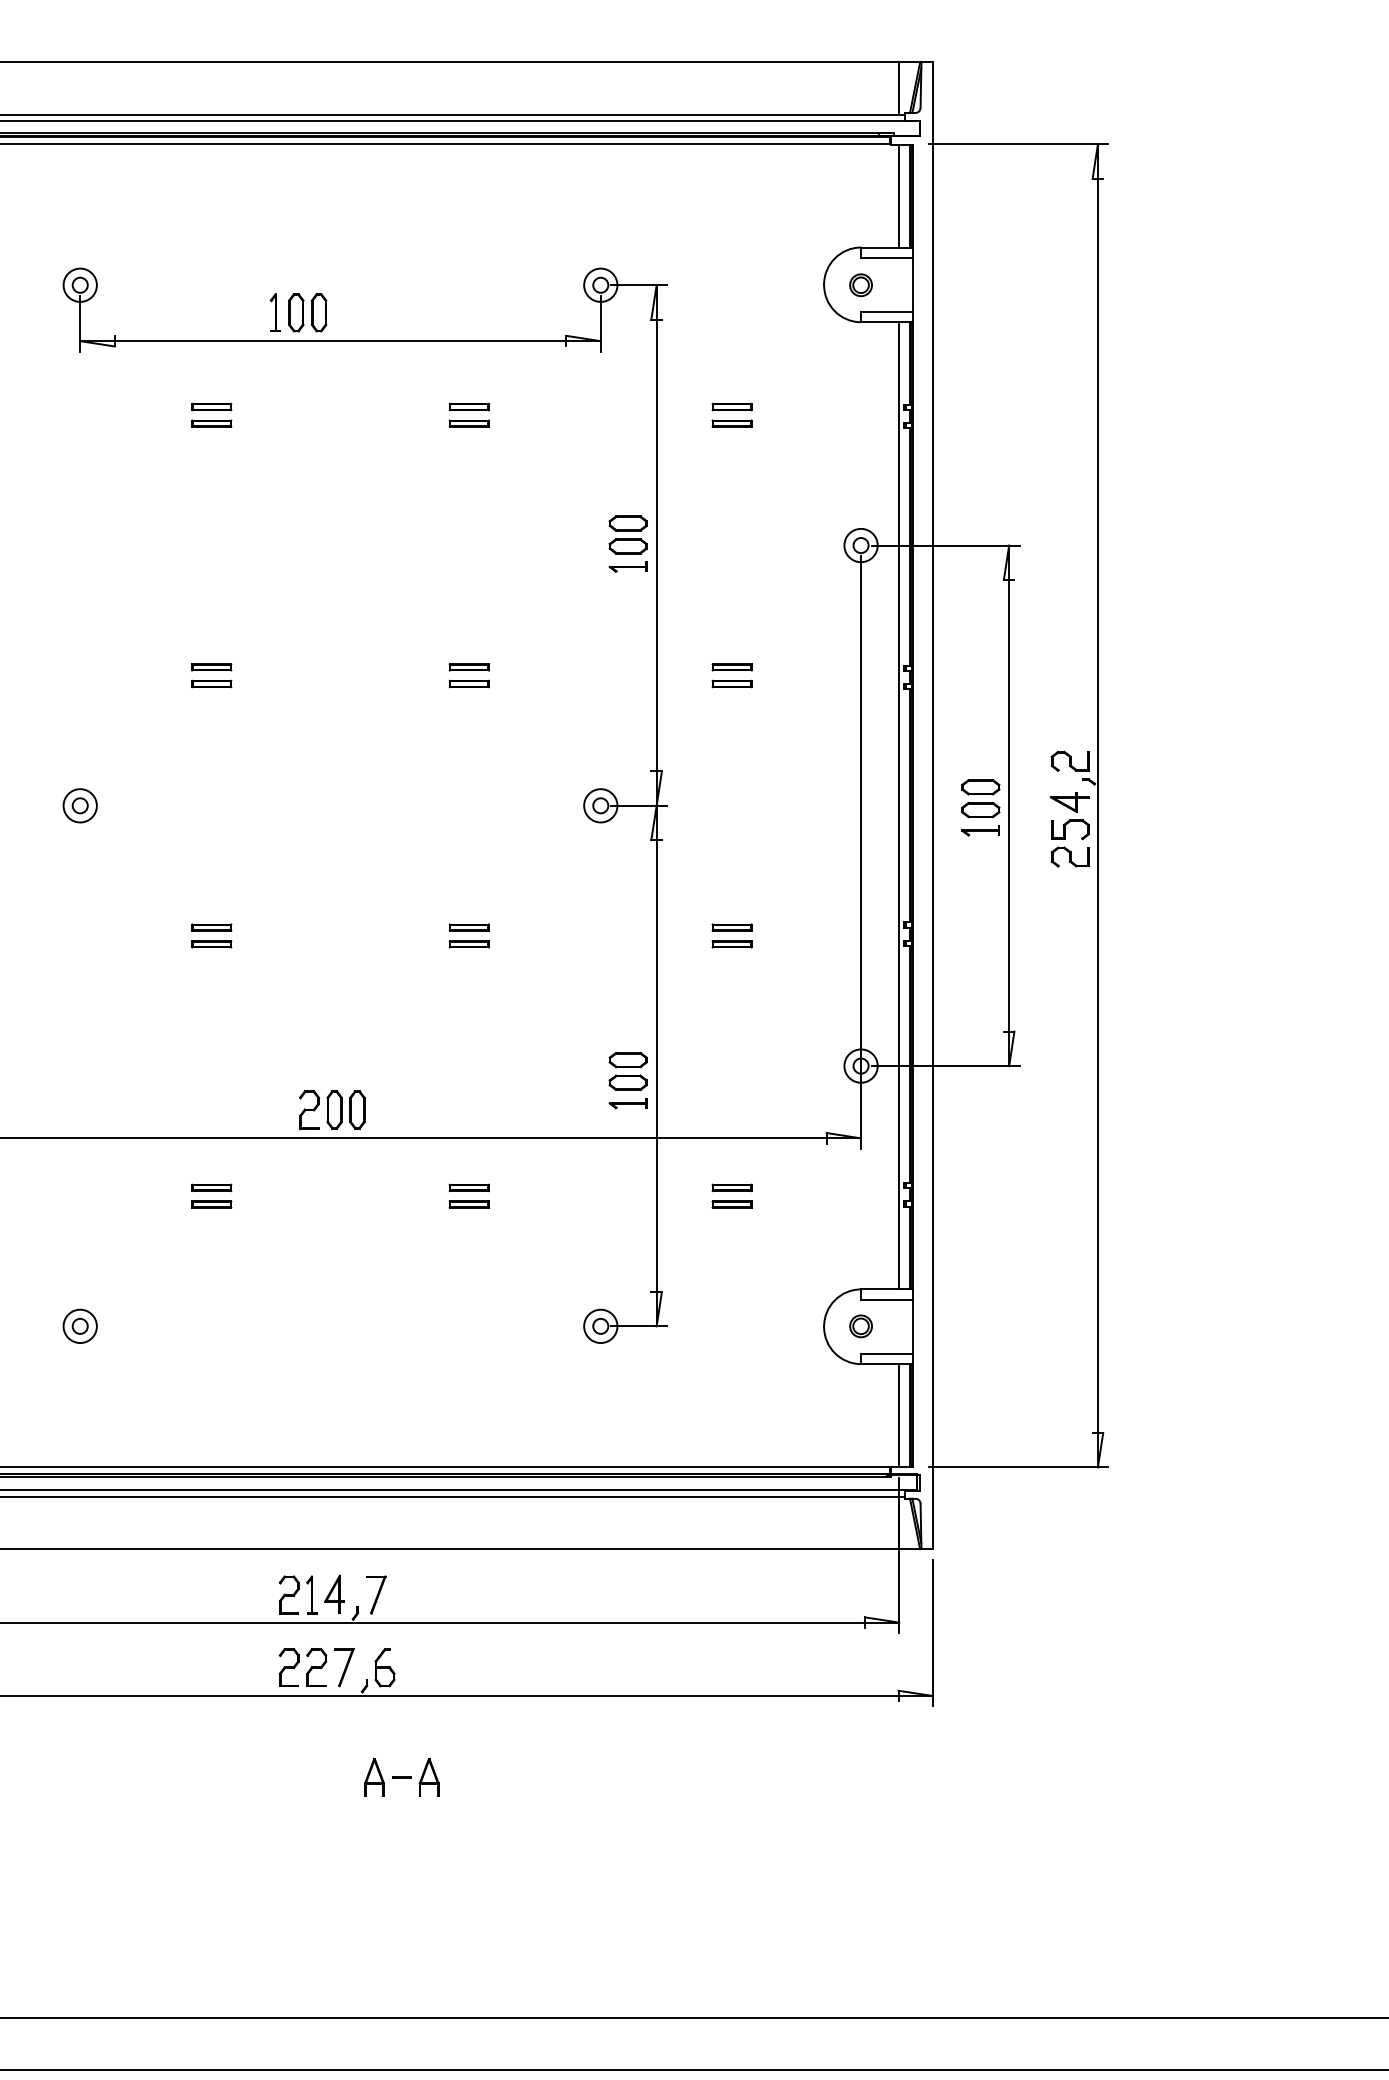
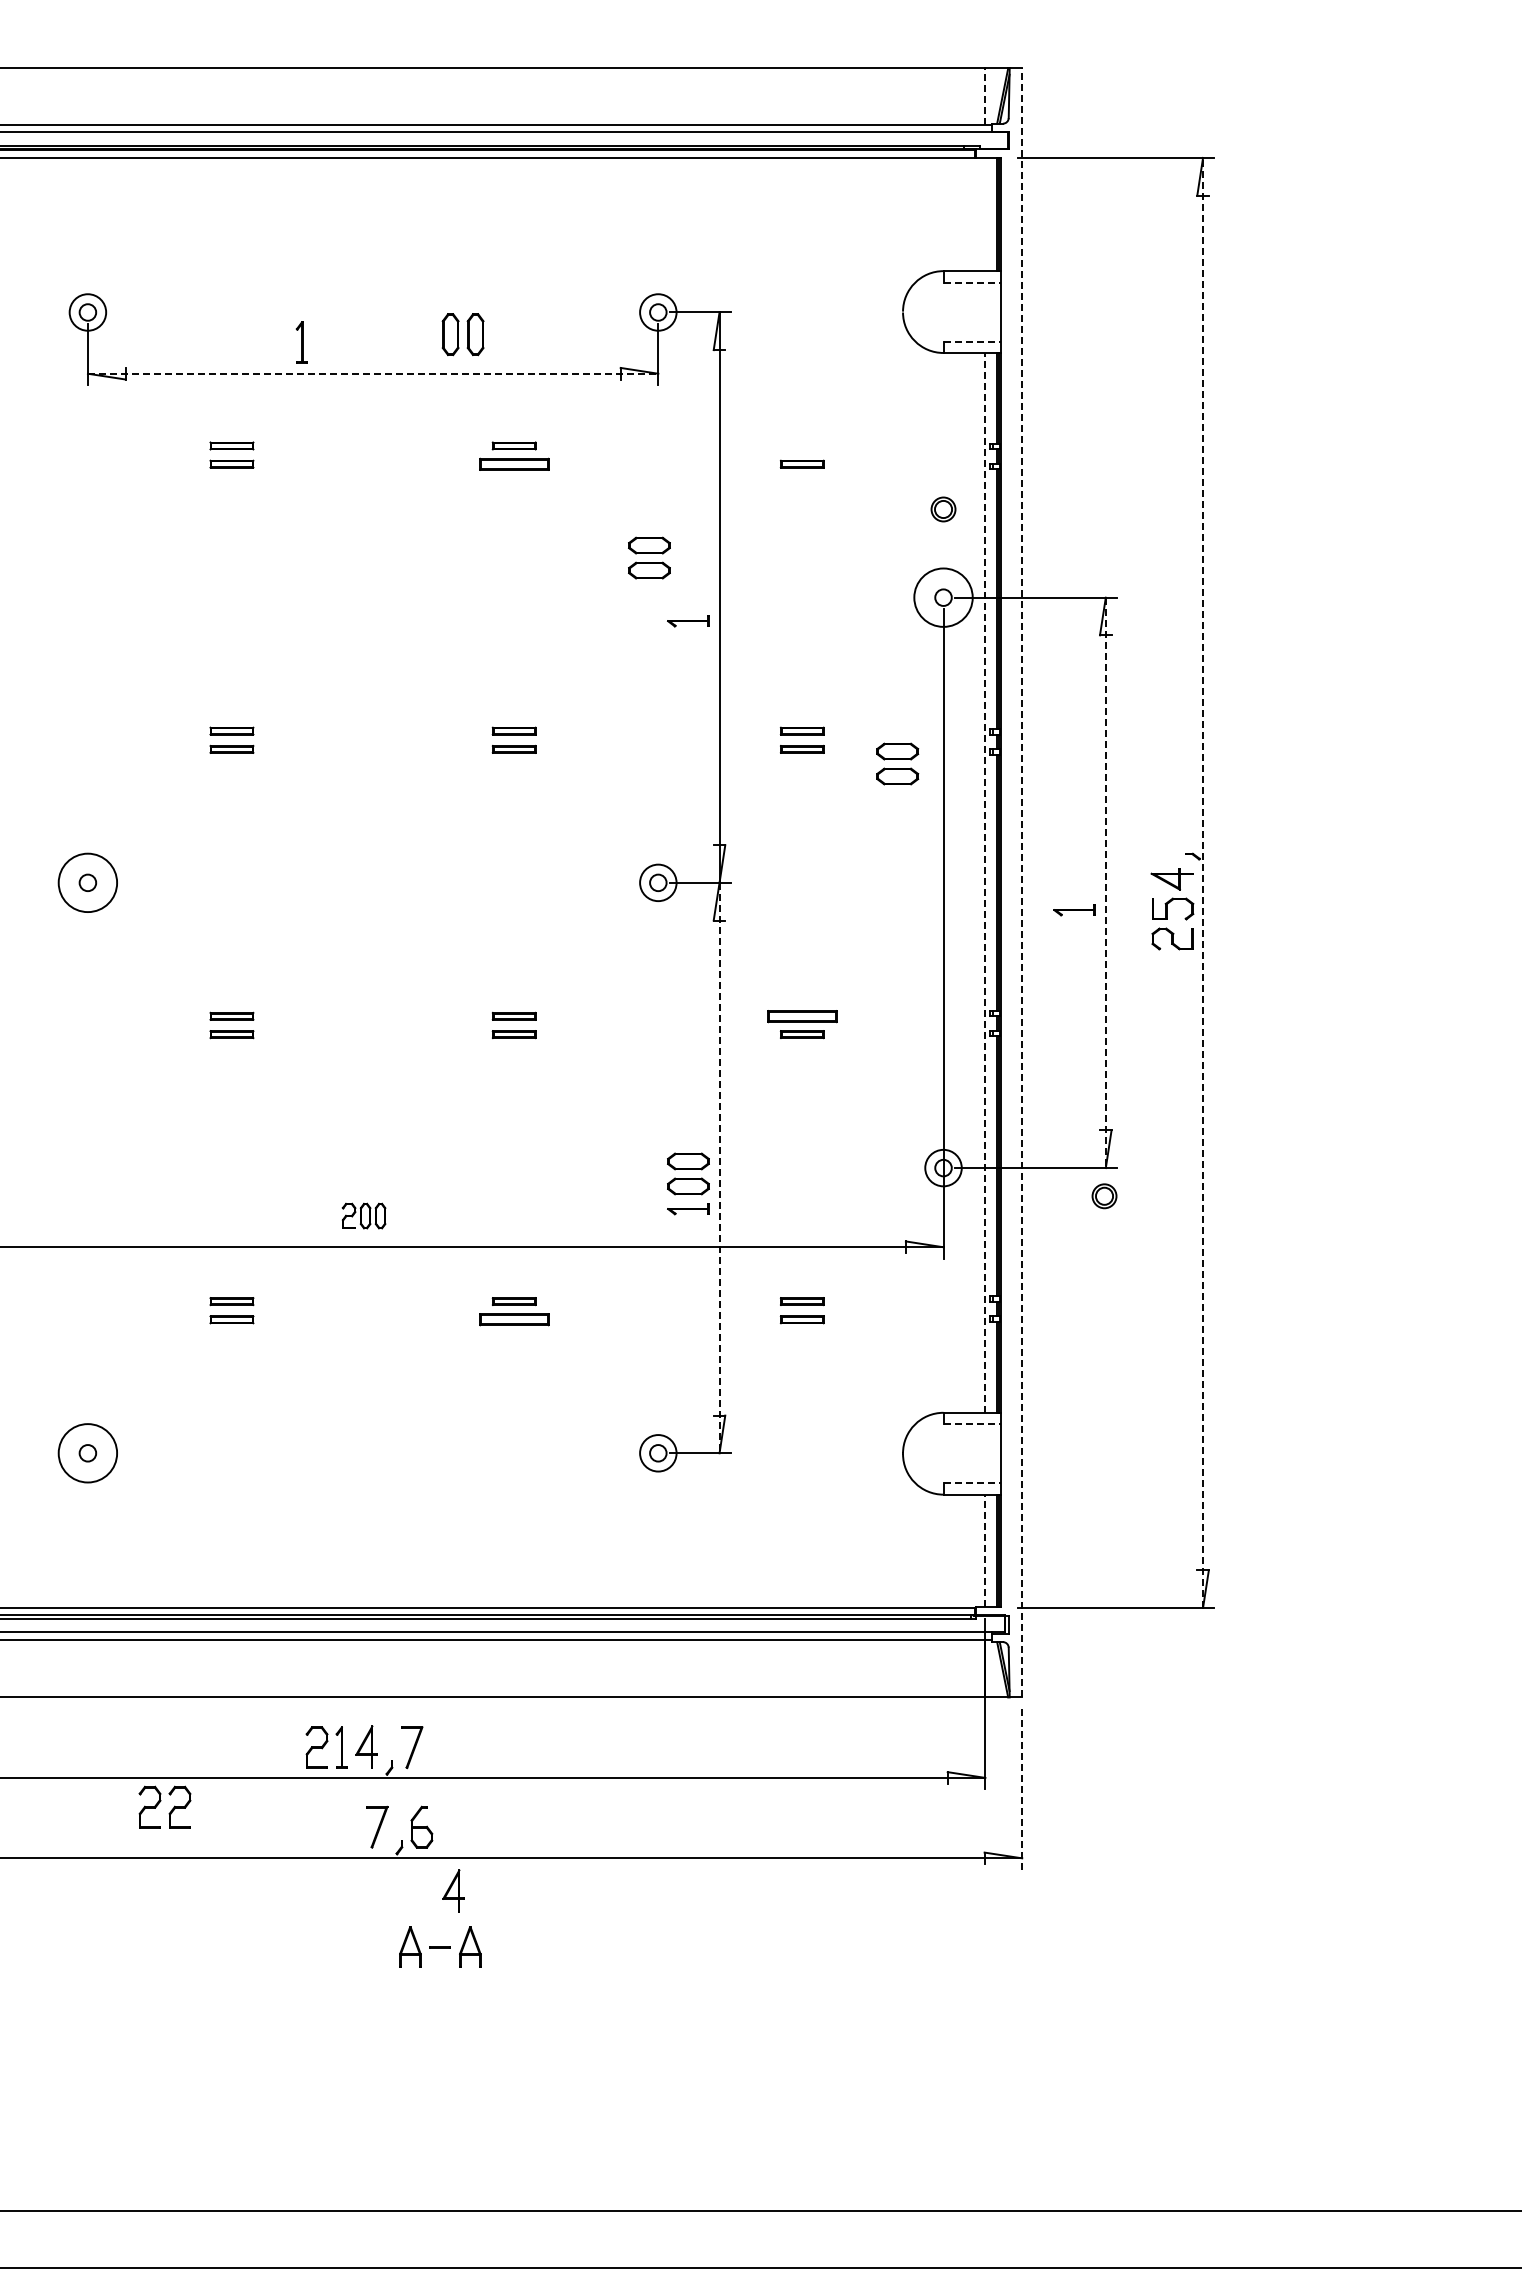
line: (899, 88) -> (985, 96), solid -> dashed
line: (899, 195) -> (985, 214), removed
line: (887, 257) -> (972, 282), solid -> dashed
part: (861, 285) -> (943, 509), moved
line: (887, 311) -> (972, 341), solid -> dashed
part: (307, 312) -> (462, 334), moved
line: (340, 340) -> (373, 373), solid -> dashed
part: (731, 406) -> (801, 445), removed
part: (468, 423) -> (513, 463), size x1.6
part: (628, 534) -> (649, 557), moved
circle: (861, 545) -> (943, 597), size x1.6
part: (1070, 760) -> (1172, 833), removed
part: (980, 798) -> (897, 763), moved
circle: (79, 805) -> (87, 882), size x1.6
line: (899, 805) -> (985, 882), solid -> dashed
line: (933, 805) -> (1022, 882), solid -> dashed
line: (1098, 805) -> (1203, 882), solid -> dashed
line: (1008, 806) -> (1105, 883), solid -> dashed
part: (731, 926) -> (801, 1015), size x1.6
line: (656, 1066) -> (719, 1168), solid -> dashed
part: (331, 1109) -> (363, 1215), size x0.6
part: (468, 1204) -> (513, 1319), size x1.6
line: (887, 1300) -> (972, 1424), solid -> dashed
circle: (79, 1326) -> (87, 1453), size x1.6
part: (861, 1326) -> (1104, 1196), moved
line: (887, 1353) -> (972, 1483), solid -> dashed
line: (899, 1415) -> (985, 1550), solid -> dashed
line: (933, 1633) -> (1022, 1789), solid -> dashed
part: (302, 1666) -> (164, 1806), moved
part: (413, 1725) -> (453, 1890), added

